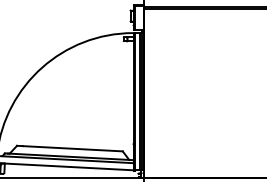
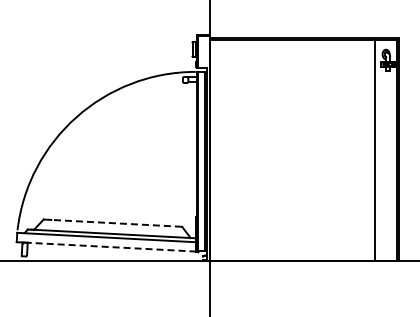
line: (72, 148) -> (116, 223), solid -> dashed
line: (69, 167) -> (112, 247), solid -> dashed

